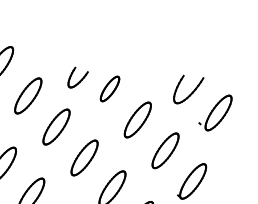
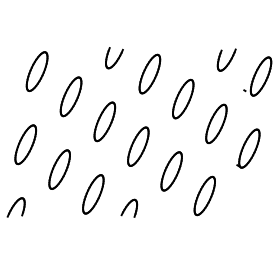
part: (77, 78) -> (114, 58), moved
part: (109, 88) -> (149, 73), size x1.43
part: (187, 89) -> (226, 59), size x0.71

